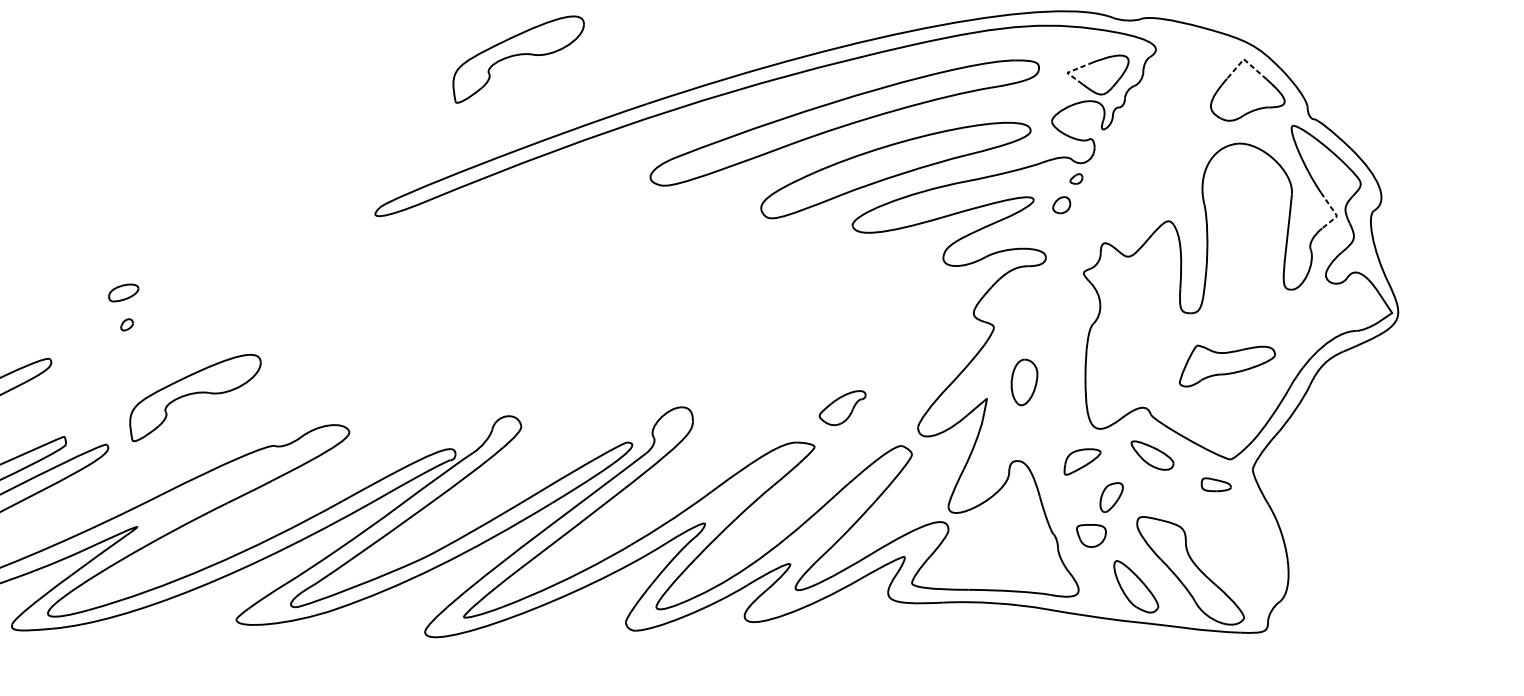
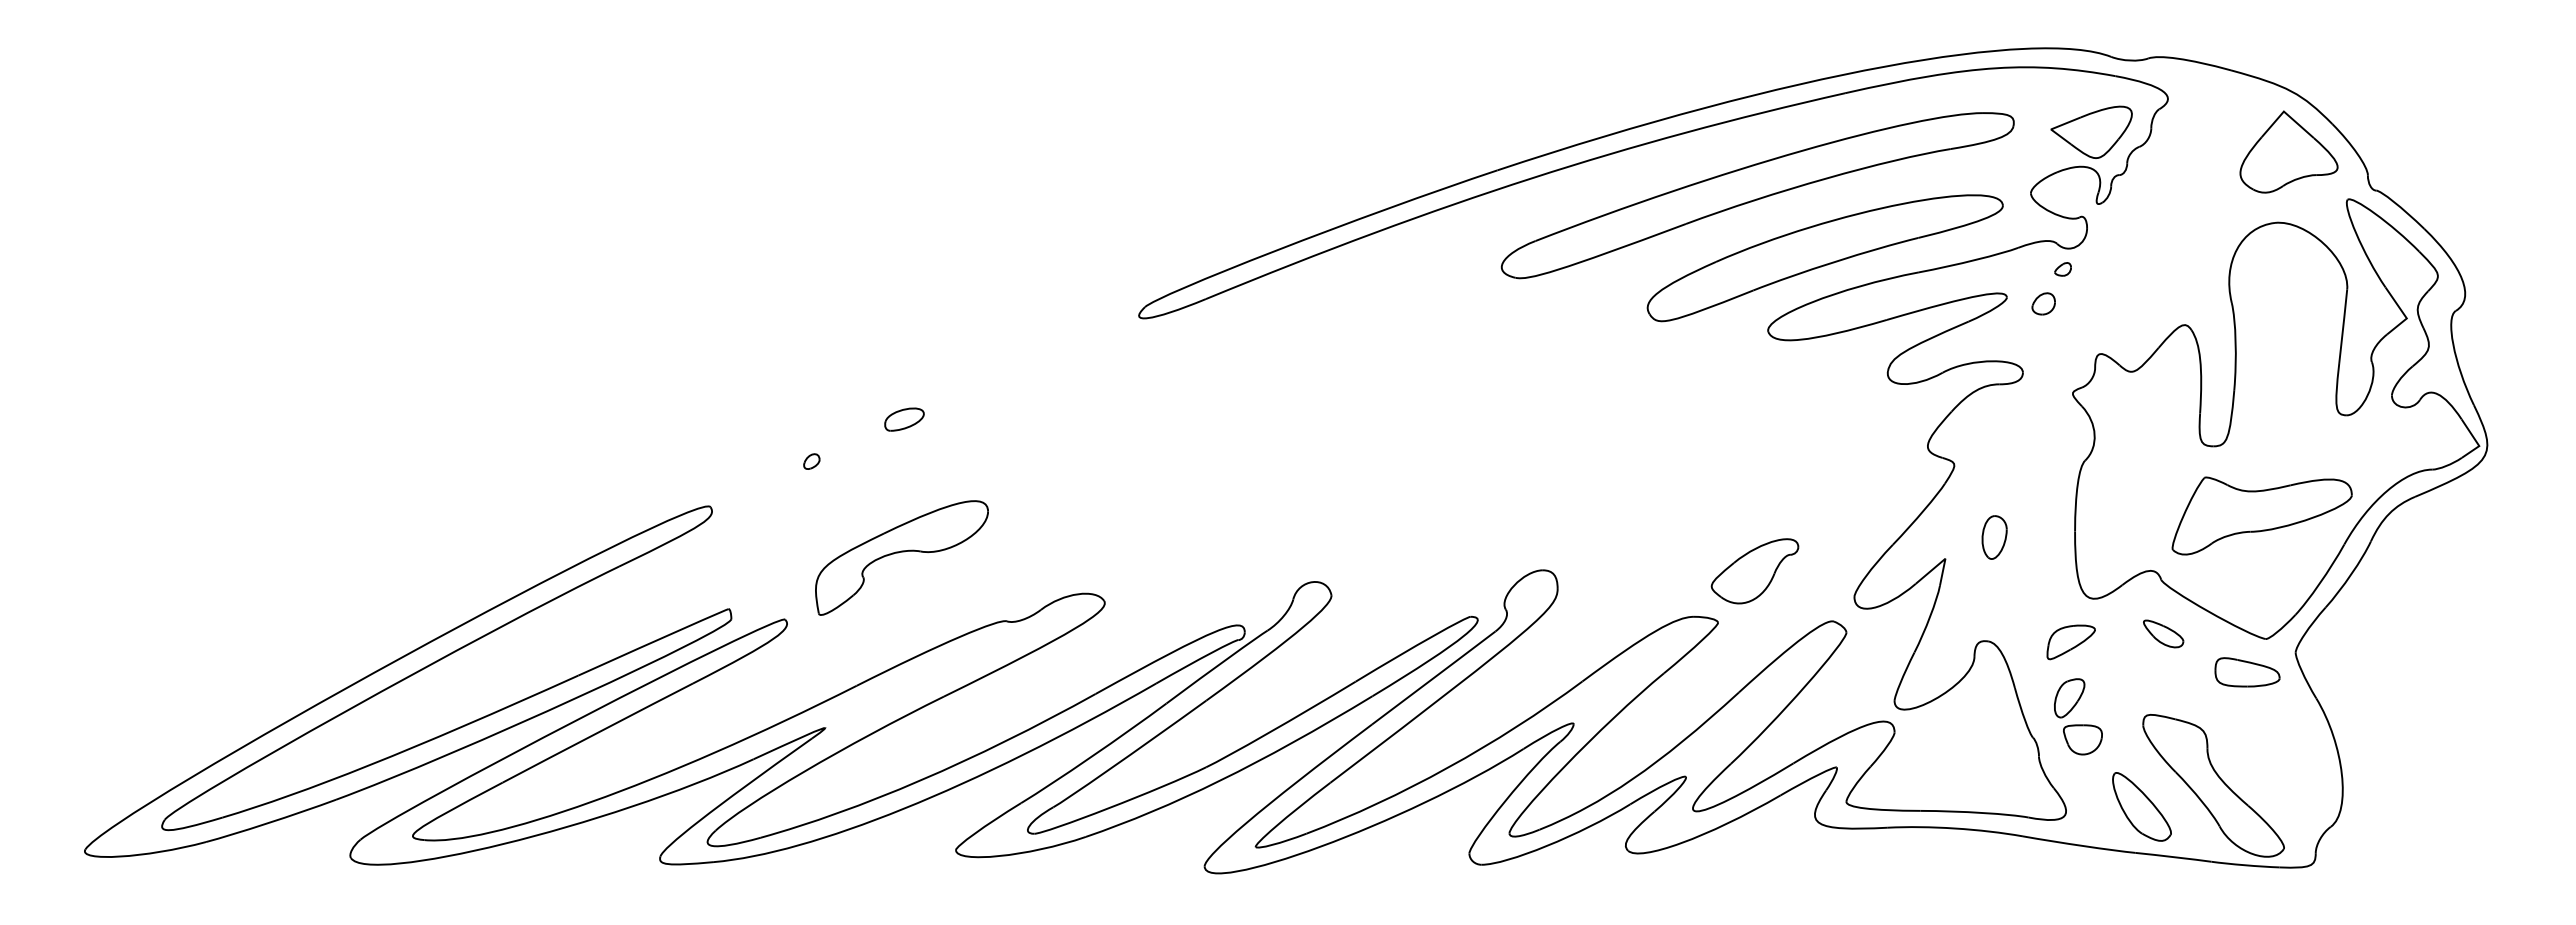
part: (518, 59) -> (1327, 111), removed
line: (1245, 60) -> (2286, 113), dashed -> solid
line: (1069, 72) -> (2054, 128), dashed -> solid
line: (1335, 213) -> (2404, 314), dashed -> solid
part: (123, 292) -> (904, 419), moved
part: (1226, 365) -> (2261, 515), size x1.43
part: (1024, 382) -> (1994, 537), size x0.71
part: (842, 408) -> (1754, 571), size x1.43
part: (1152, 455) -> (2163, 633), size x0.71
part: (1216, 484) -> (2247, 672), size x1.67
part: (1111, 497) -> (2069, 698), moved

